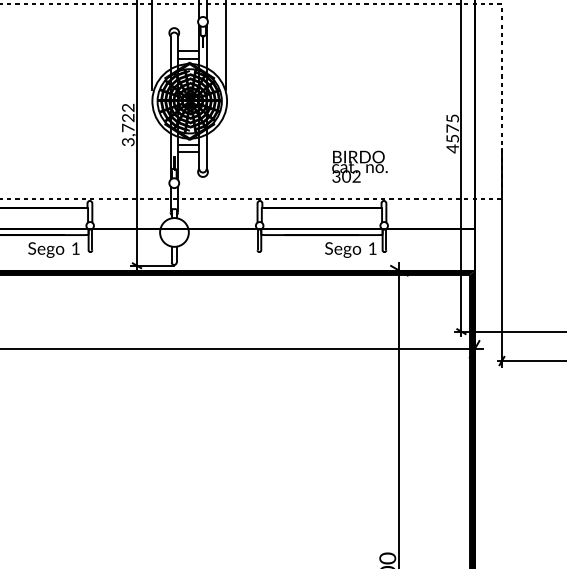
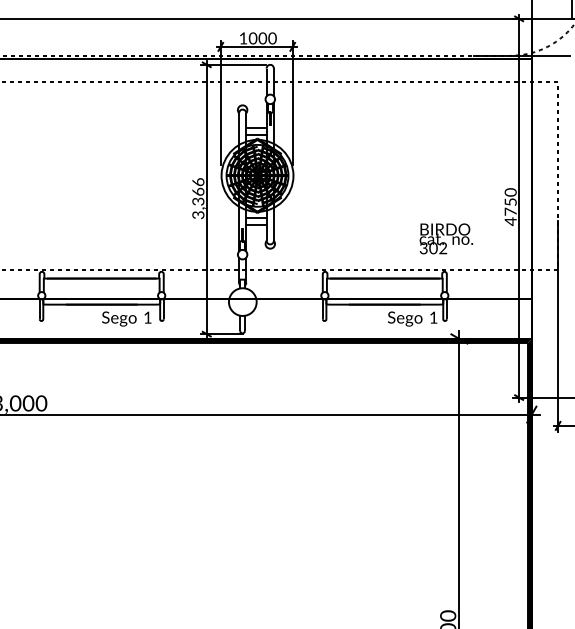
text: (128, 117) -> (198, 191), 3,722 -> 3,366
text: (452, 127) -> (510, 201), 4575 -> 4750
text: (360, 166) -> (446, 238), moved

